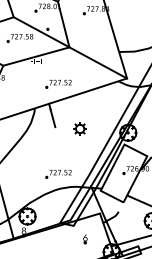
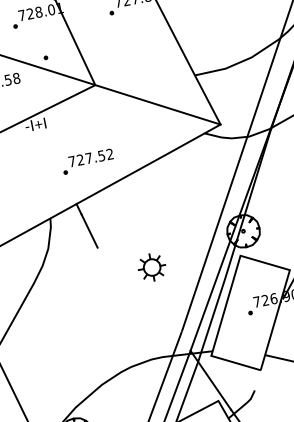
part: (79, 128) -> (150, 266), moved
part: (58, 173) -> (121, 337), removed

